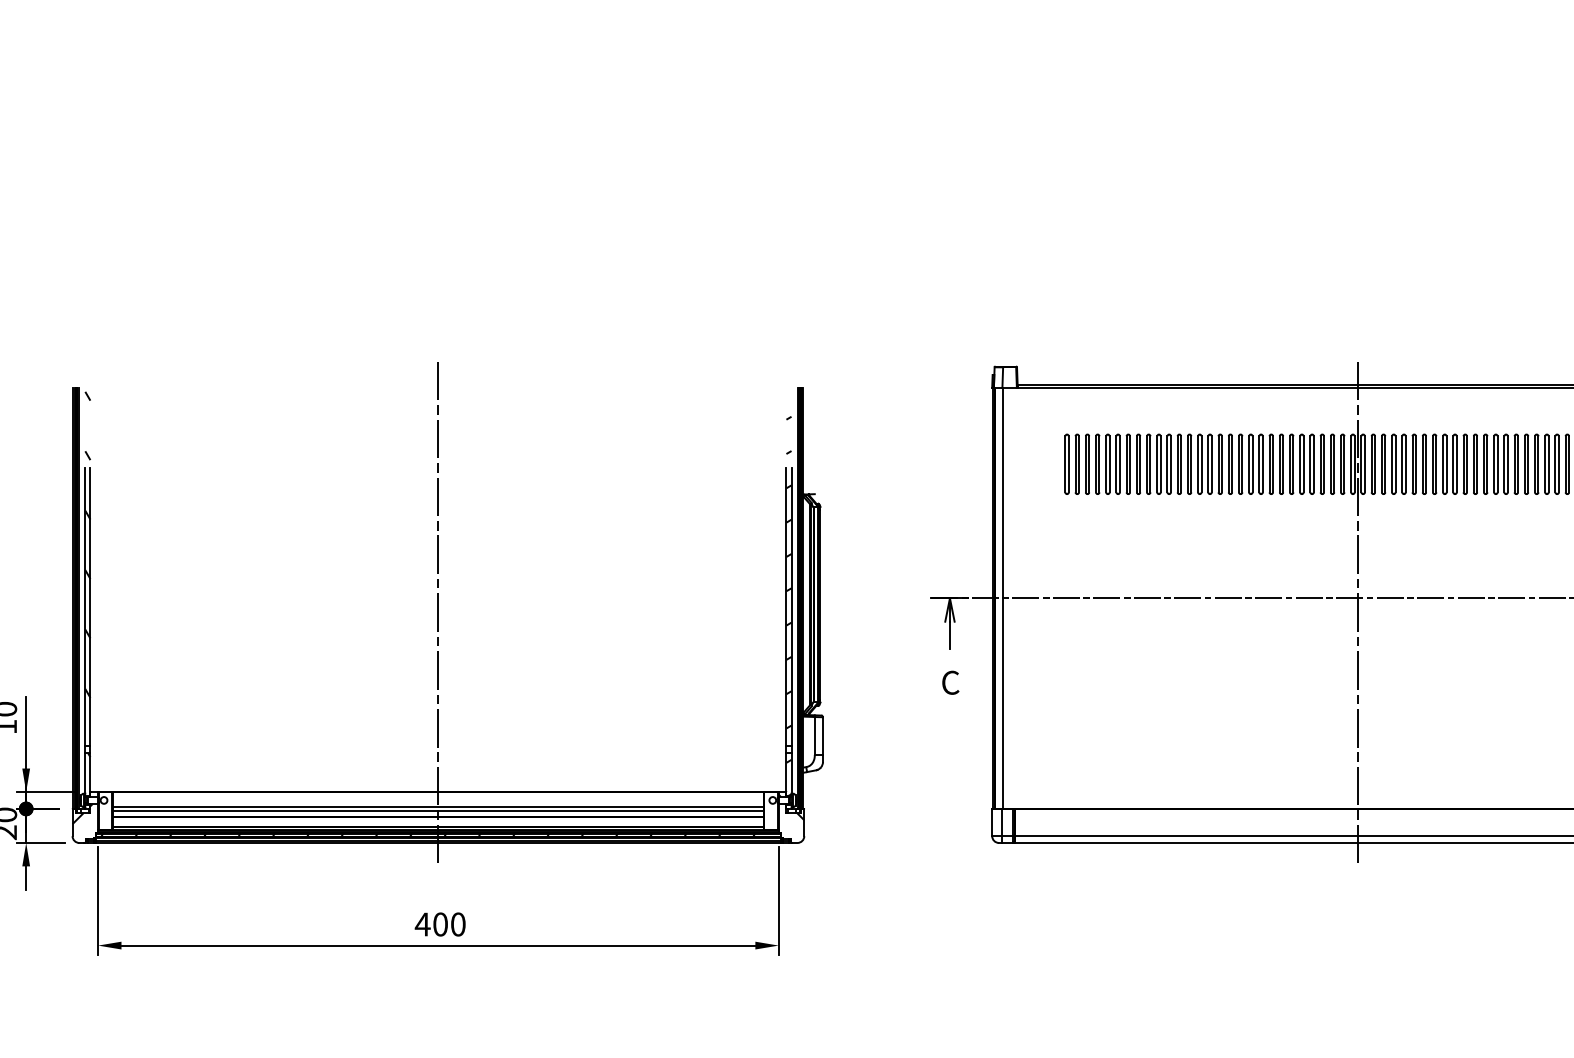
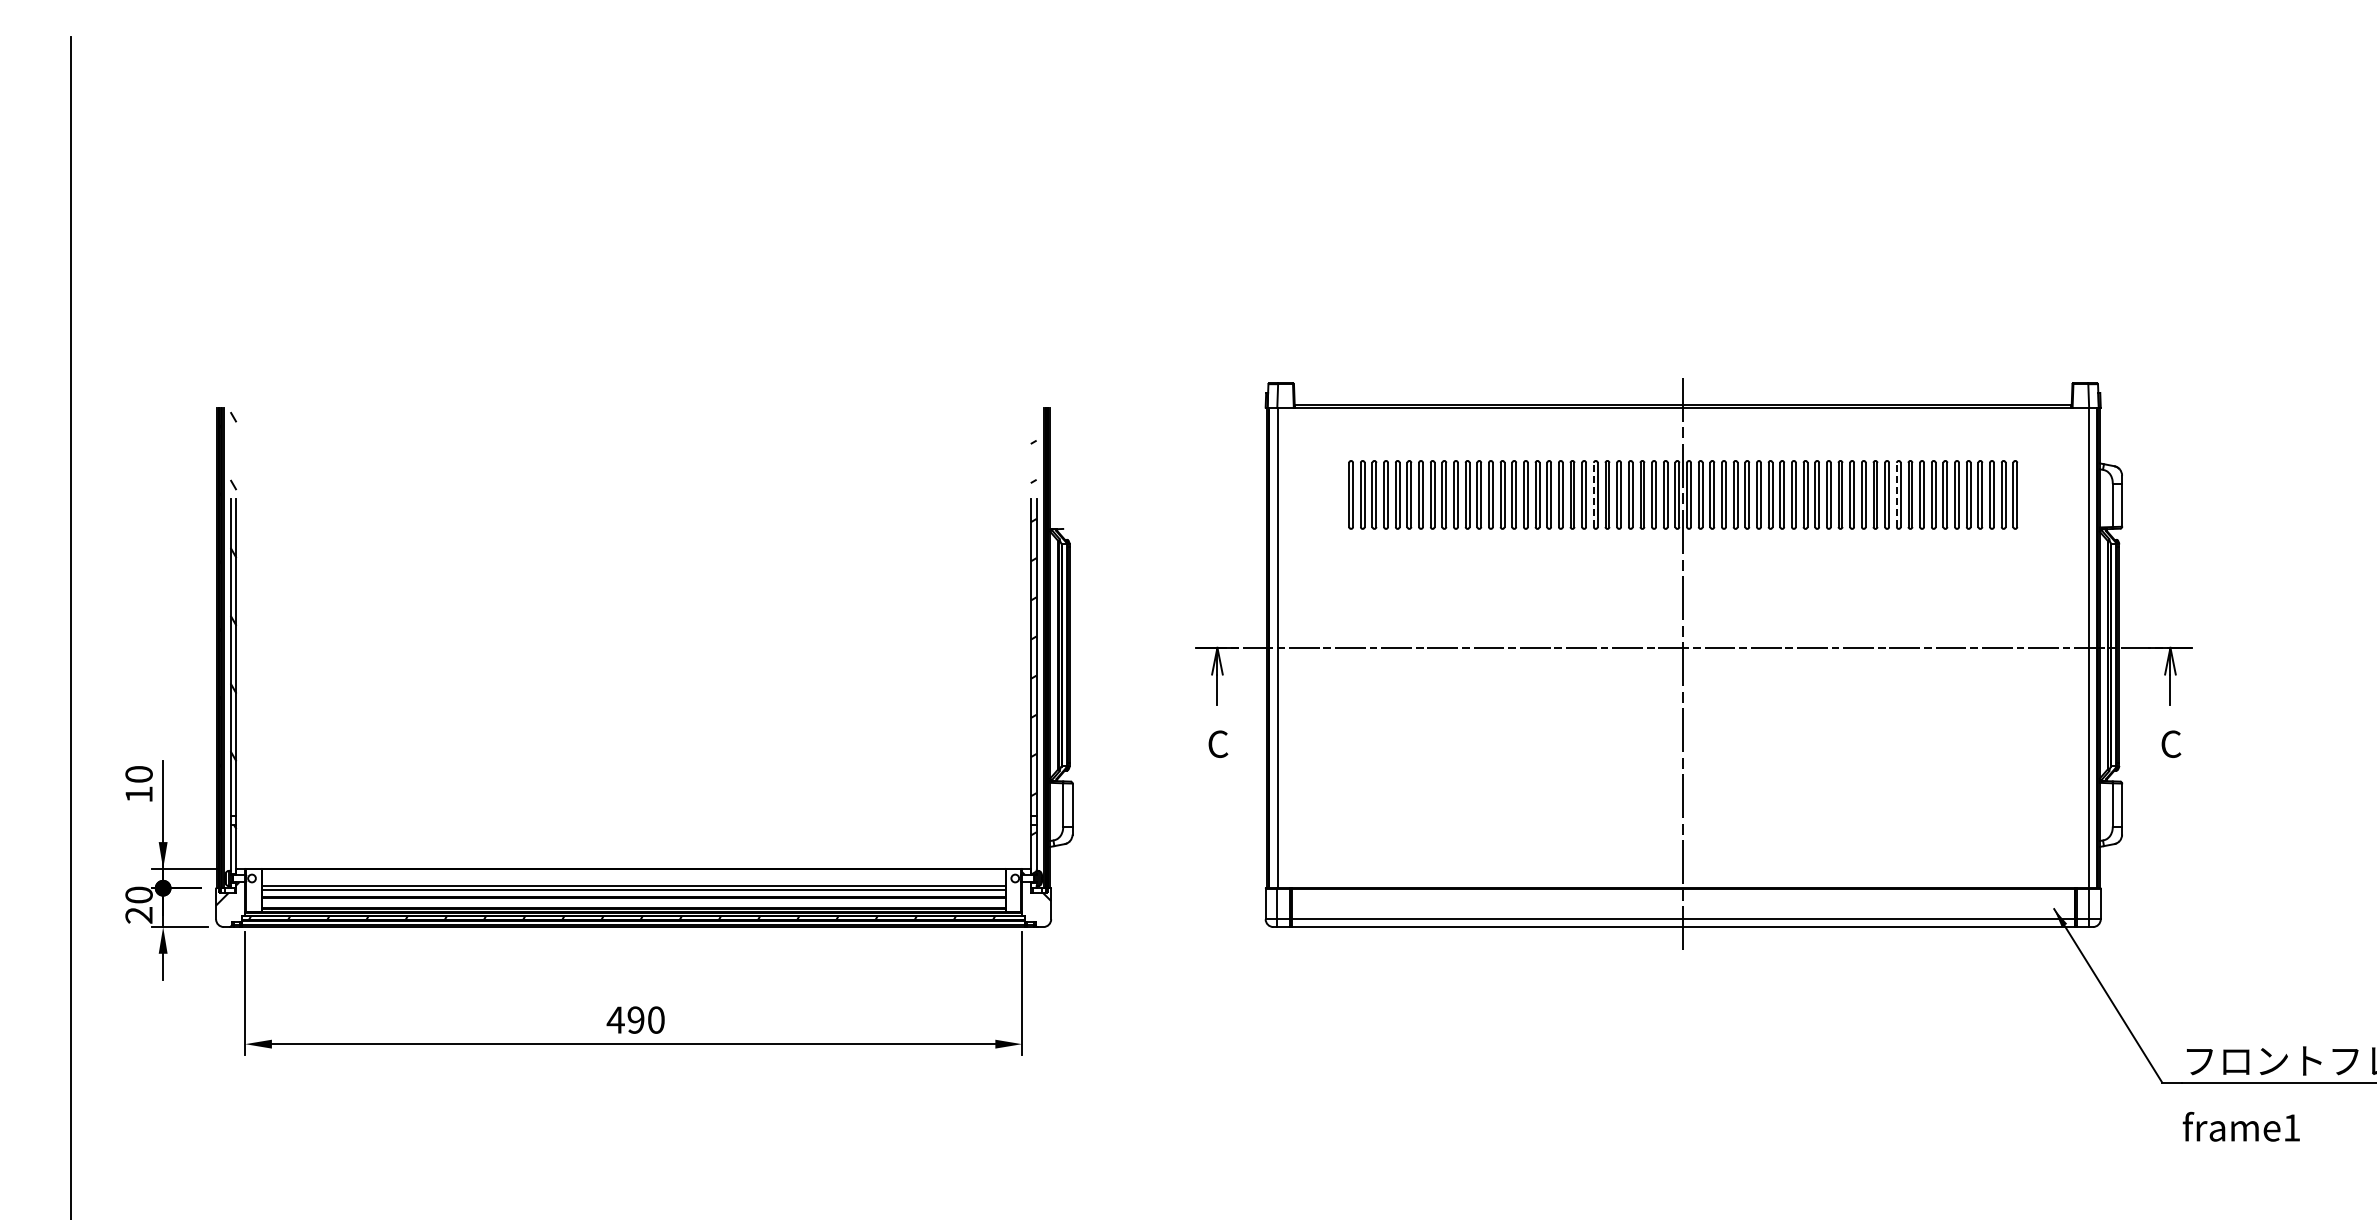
line: (1279, 463) -> (1593, 494), solid -> dashed
line: (1544, 463) -> (1896, 494), solid -> dashed
line: (438, 613) -> (633, 665), removed
text: (440, 923) -> (635, 1019), 400 -> 490

